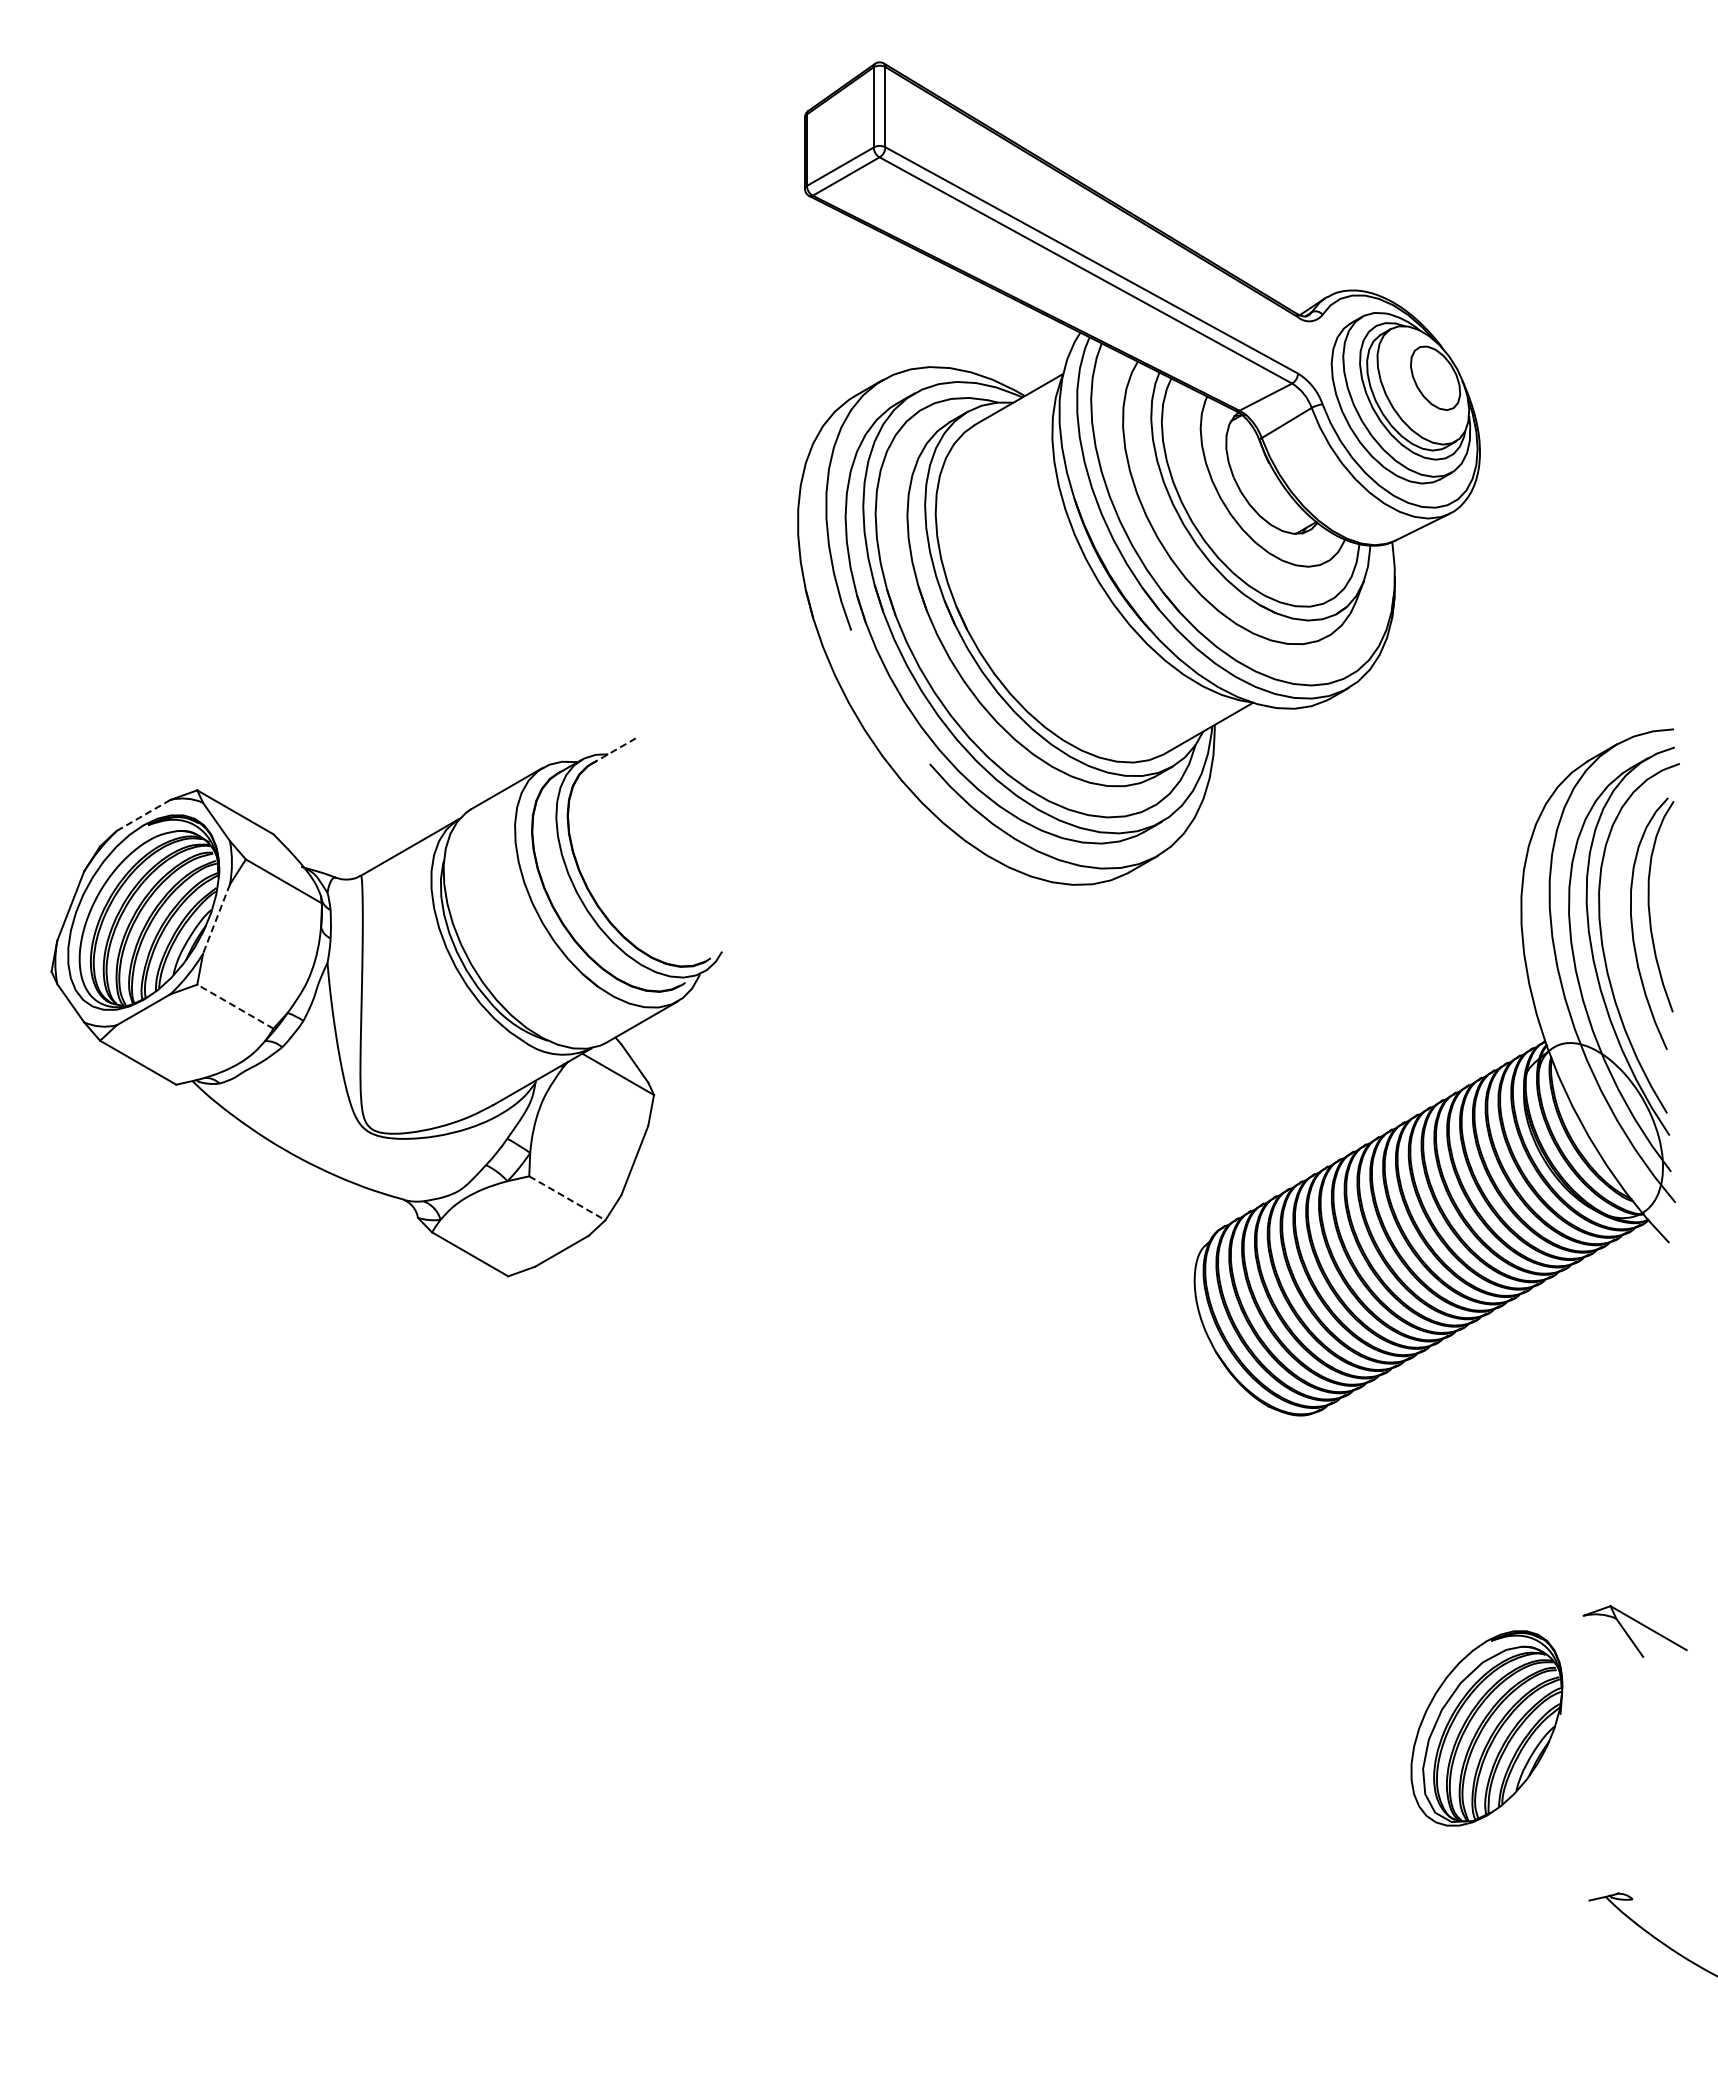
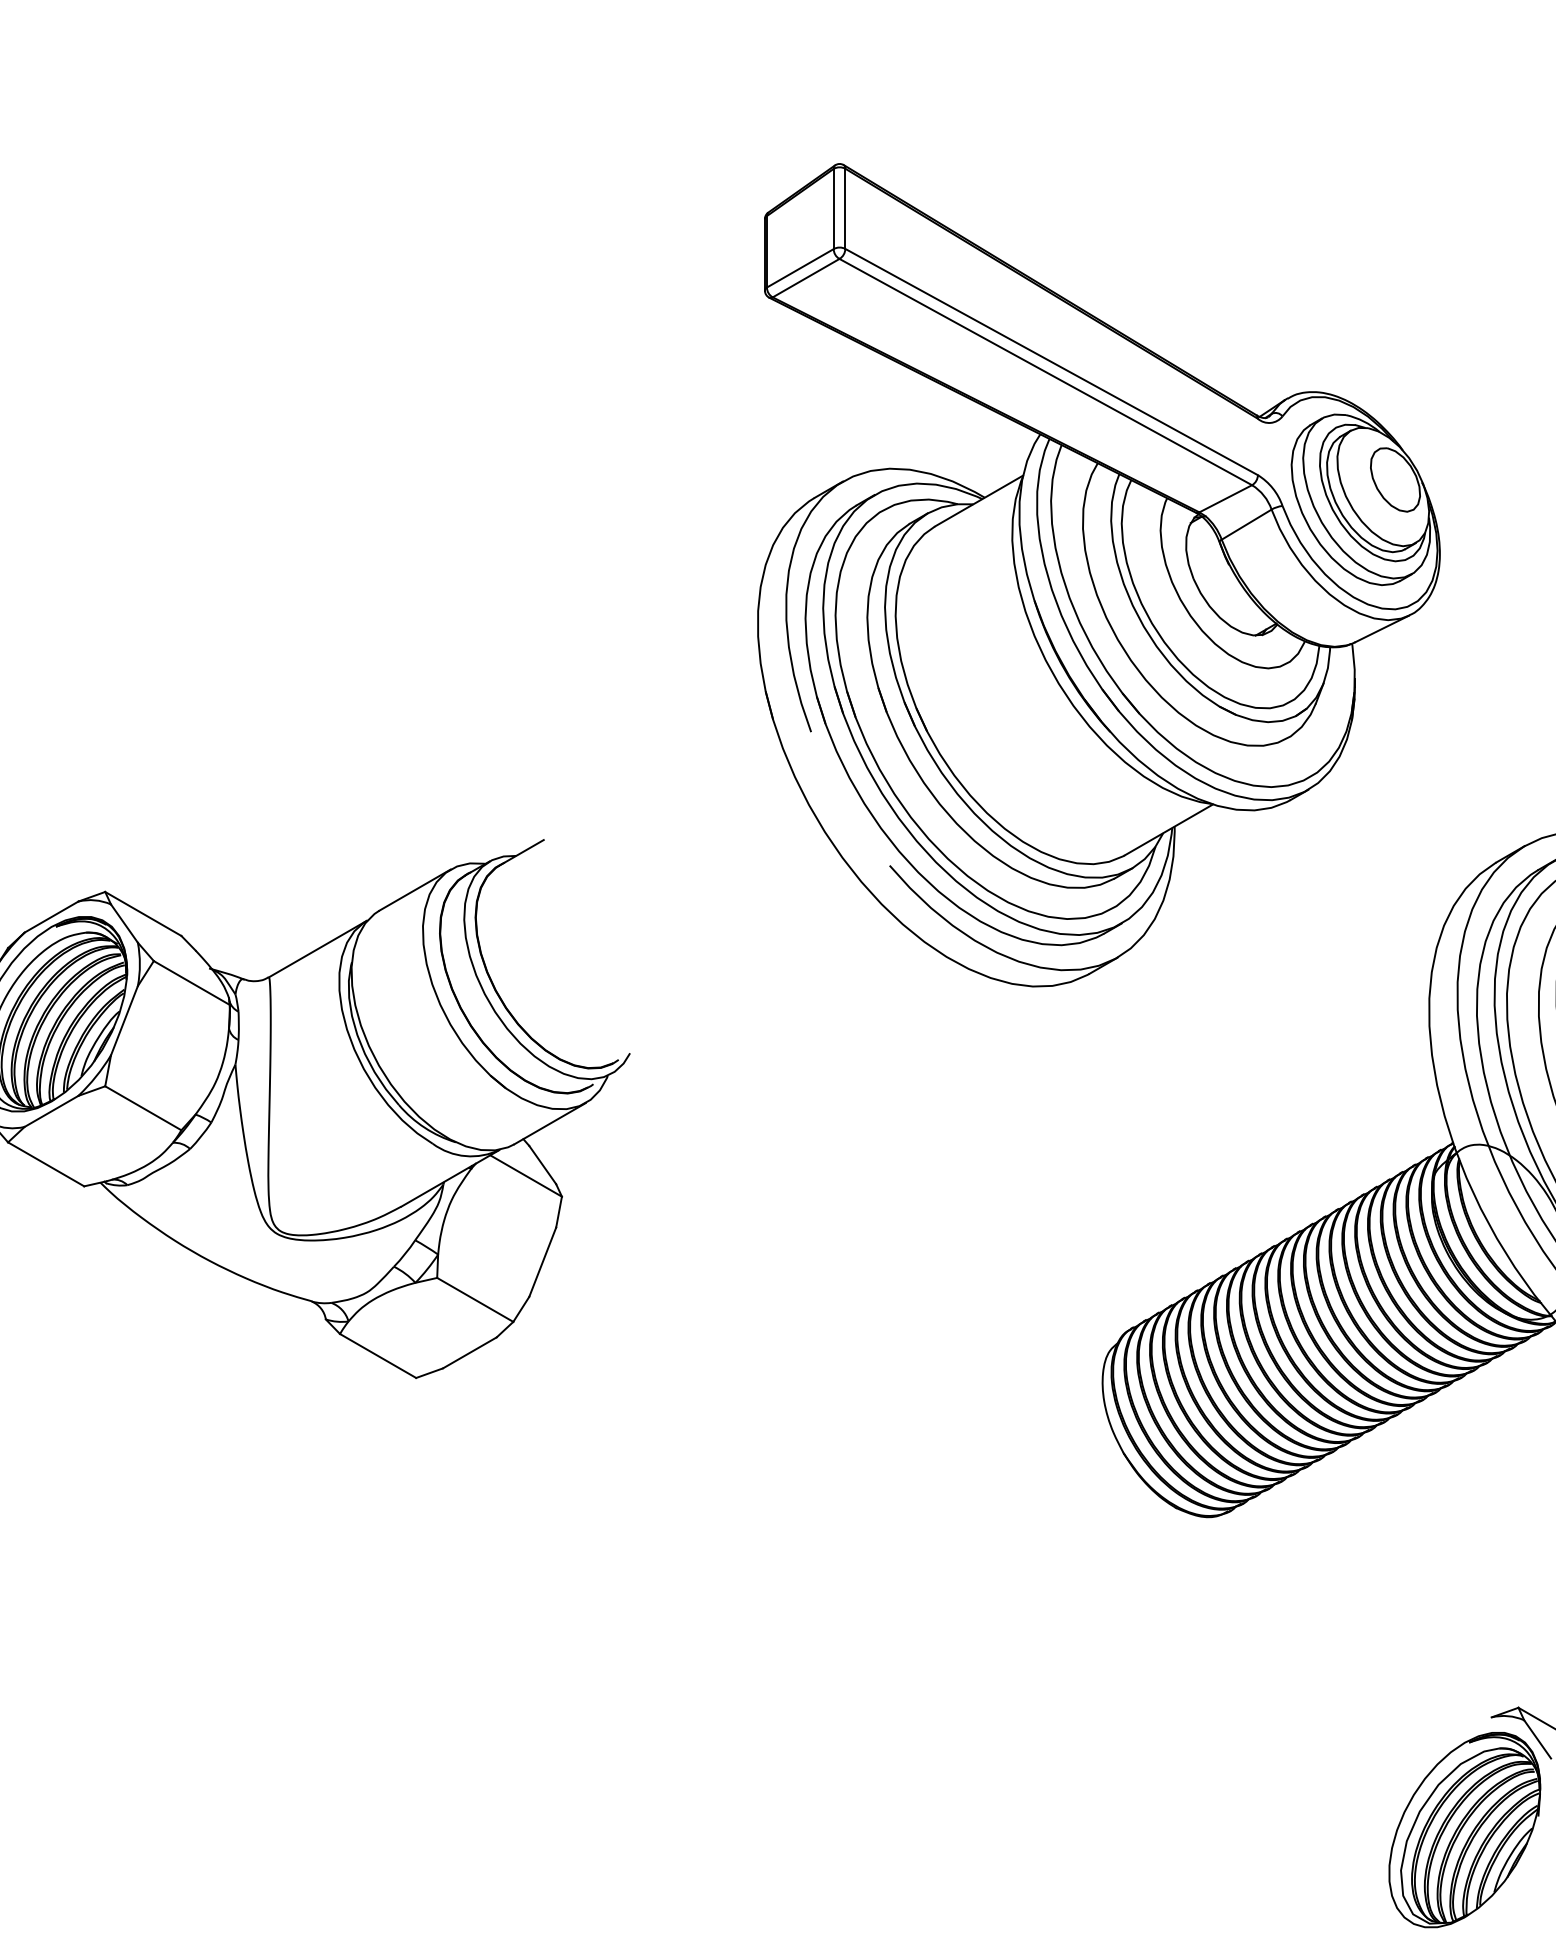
part: (1138, 473) -> (1098, 575), moved
line: (613, 751) -> (521, 853), dashed -> solid
line: (144, 815) -> (52, 917), dashed -> solid
line: (216, 919) -> (124, 1021), dashed -> solid
line: (235, 1006) -> (143, 1108), dashed -> solid
line: (567, 1198) -> (475, 1300), dashed -> solid
part: (1486, 1728) -> (1464, 1830), moved

